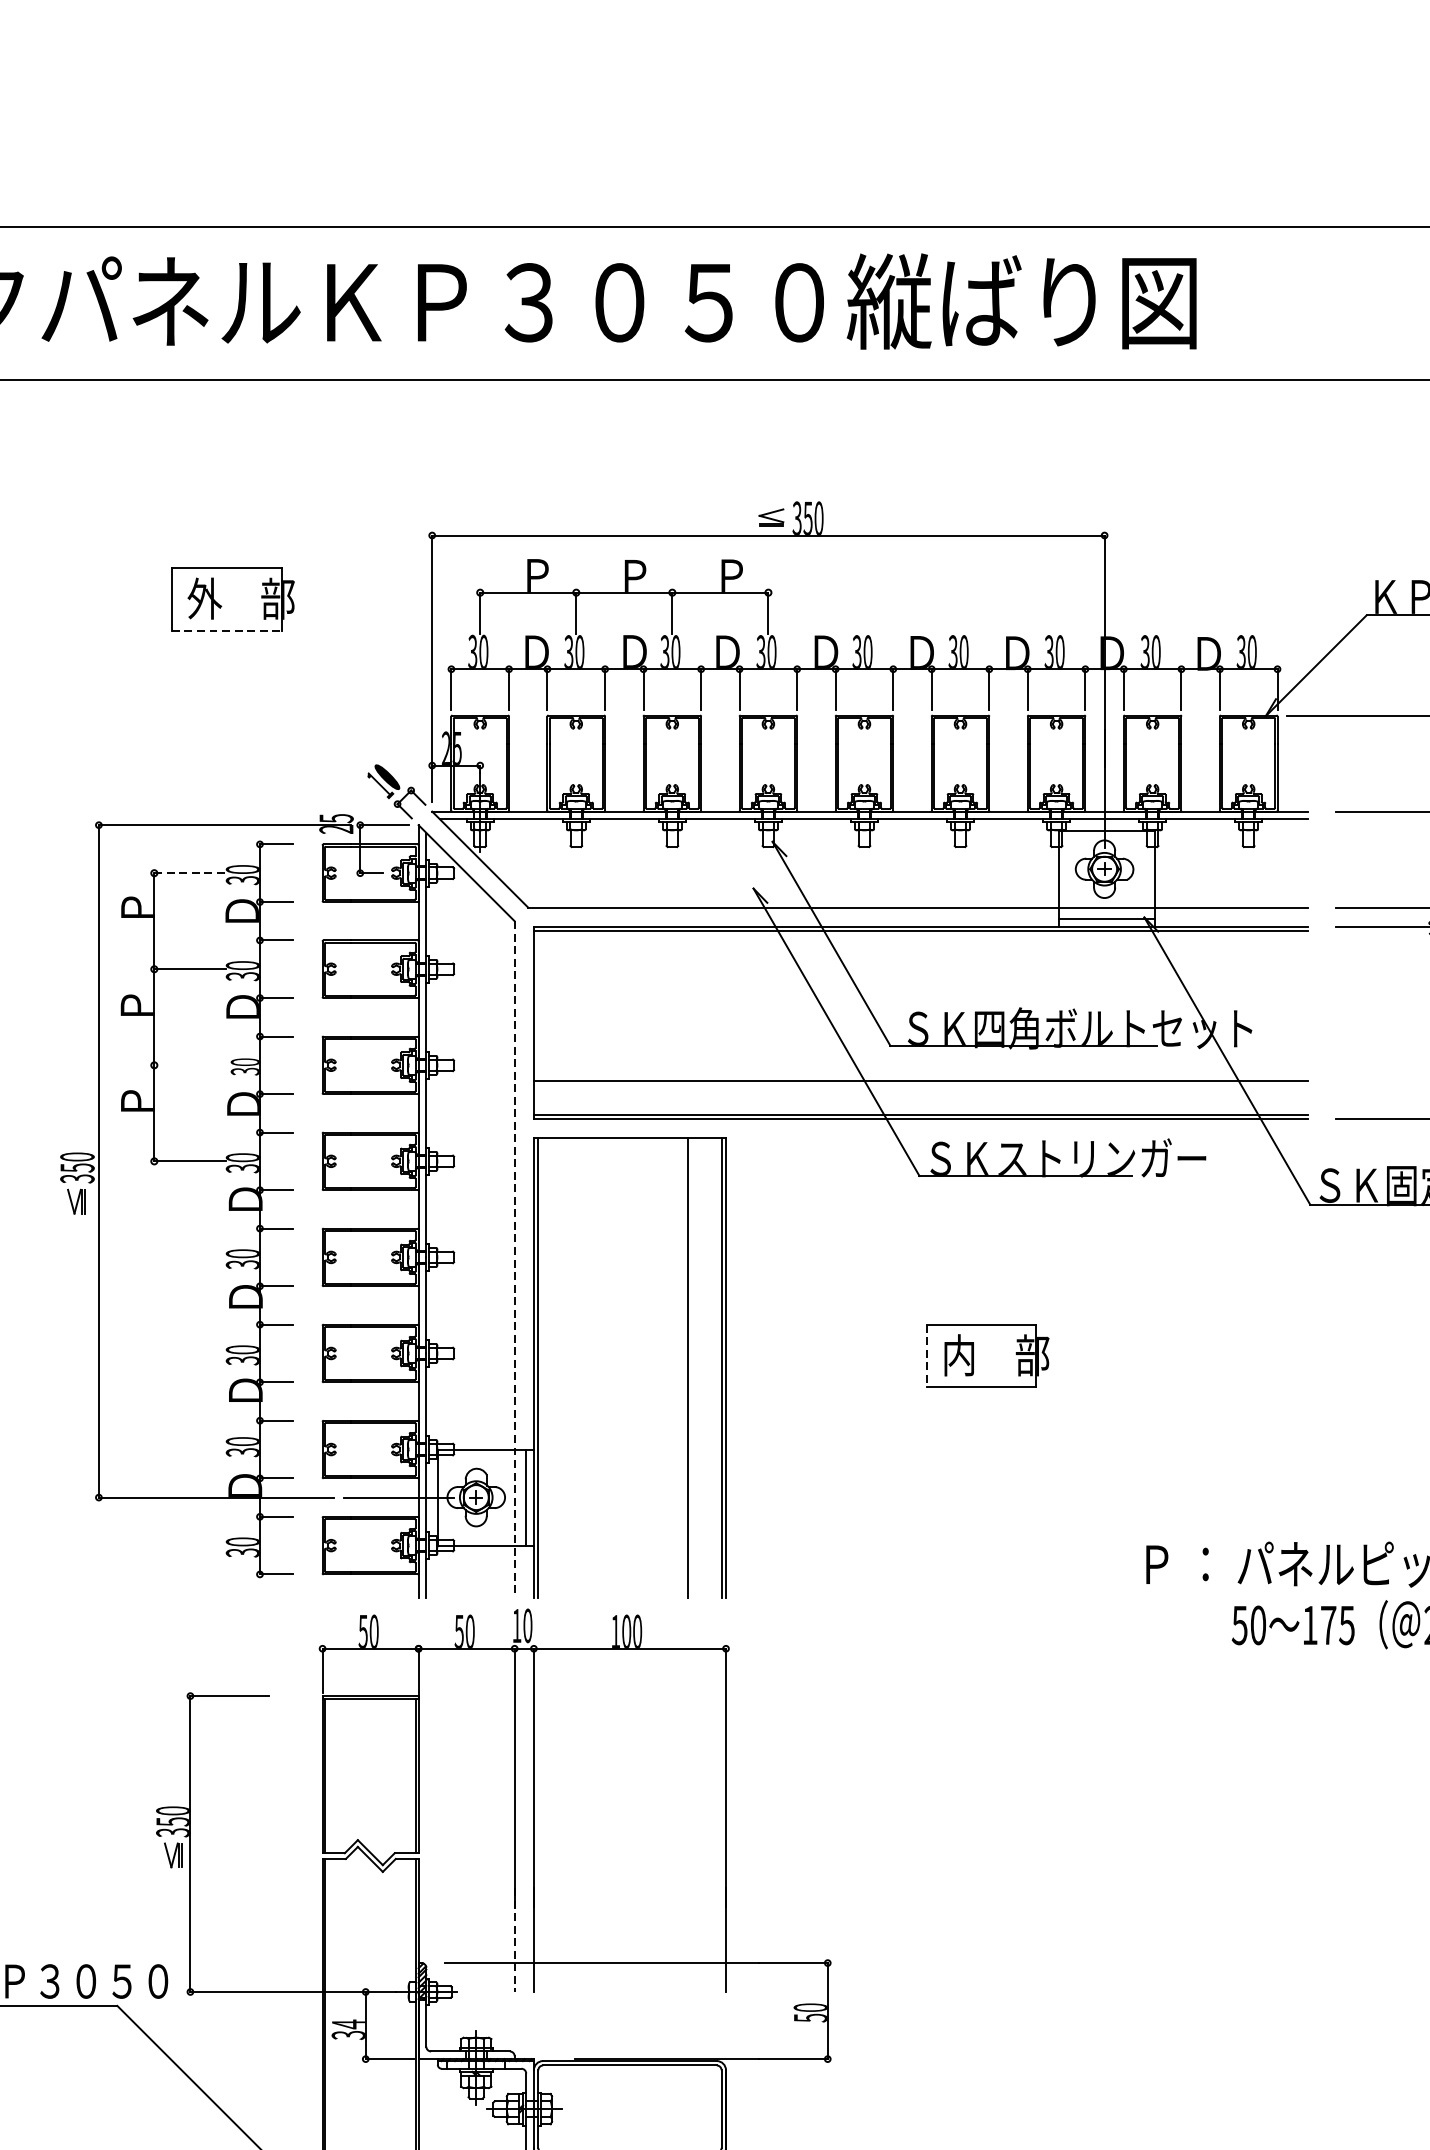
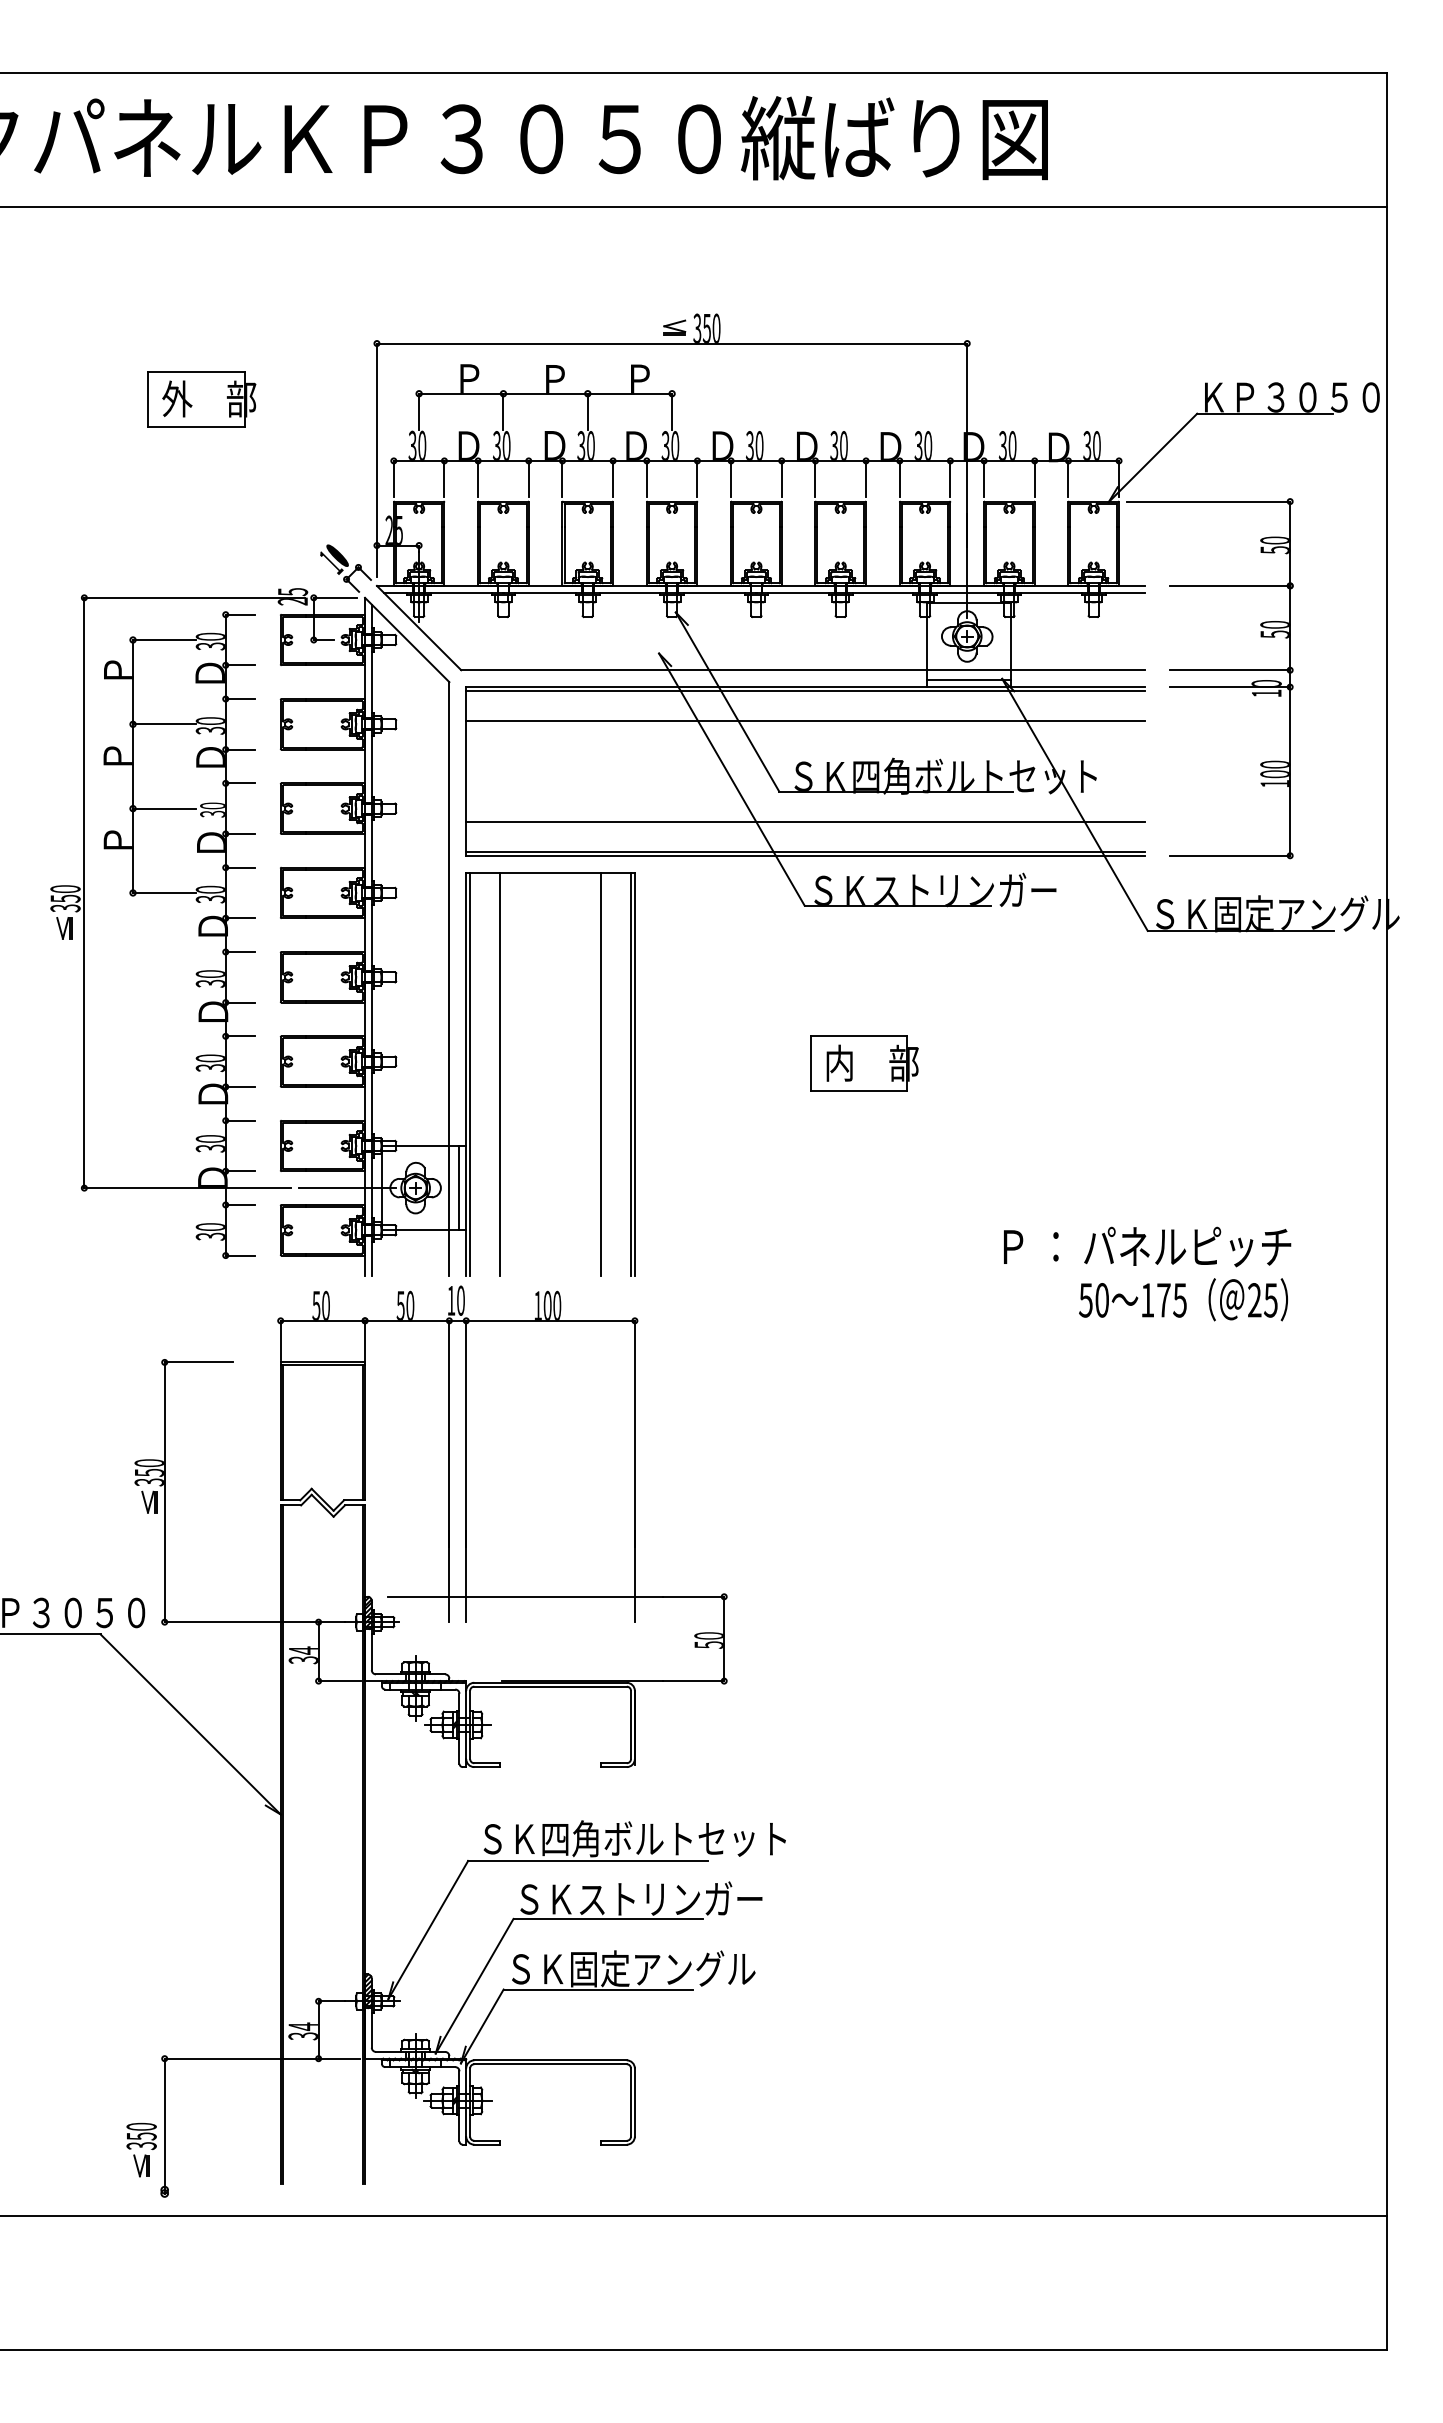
line: (227, 630) -> (197, 426), dashed -> solid
line: (190, 873) -> (164, 640), dashed -> solid
line: (920, 964) -> (805, 720), added
line: (190, 1065) -> (164, 808), added
line: (514, 1259) -> (449, 979), dashed -> solid
line: (926, 1356) -> (810, 1064), dashed -> solid
line: (571, 1368) -> (499, 1074), added
line: (514, 1939) -> (449, 1576), dashed -> solid

